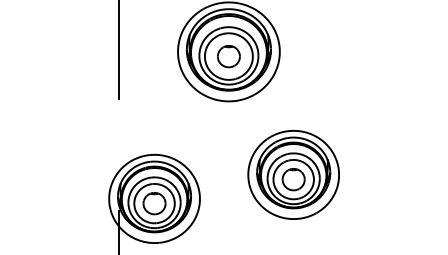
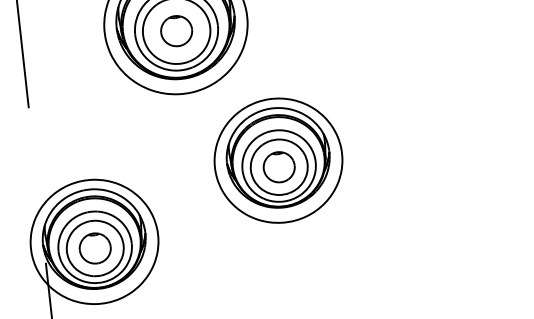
part: (293, 174) -> (278, 160), moved

